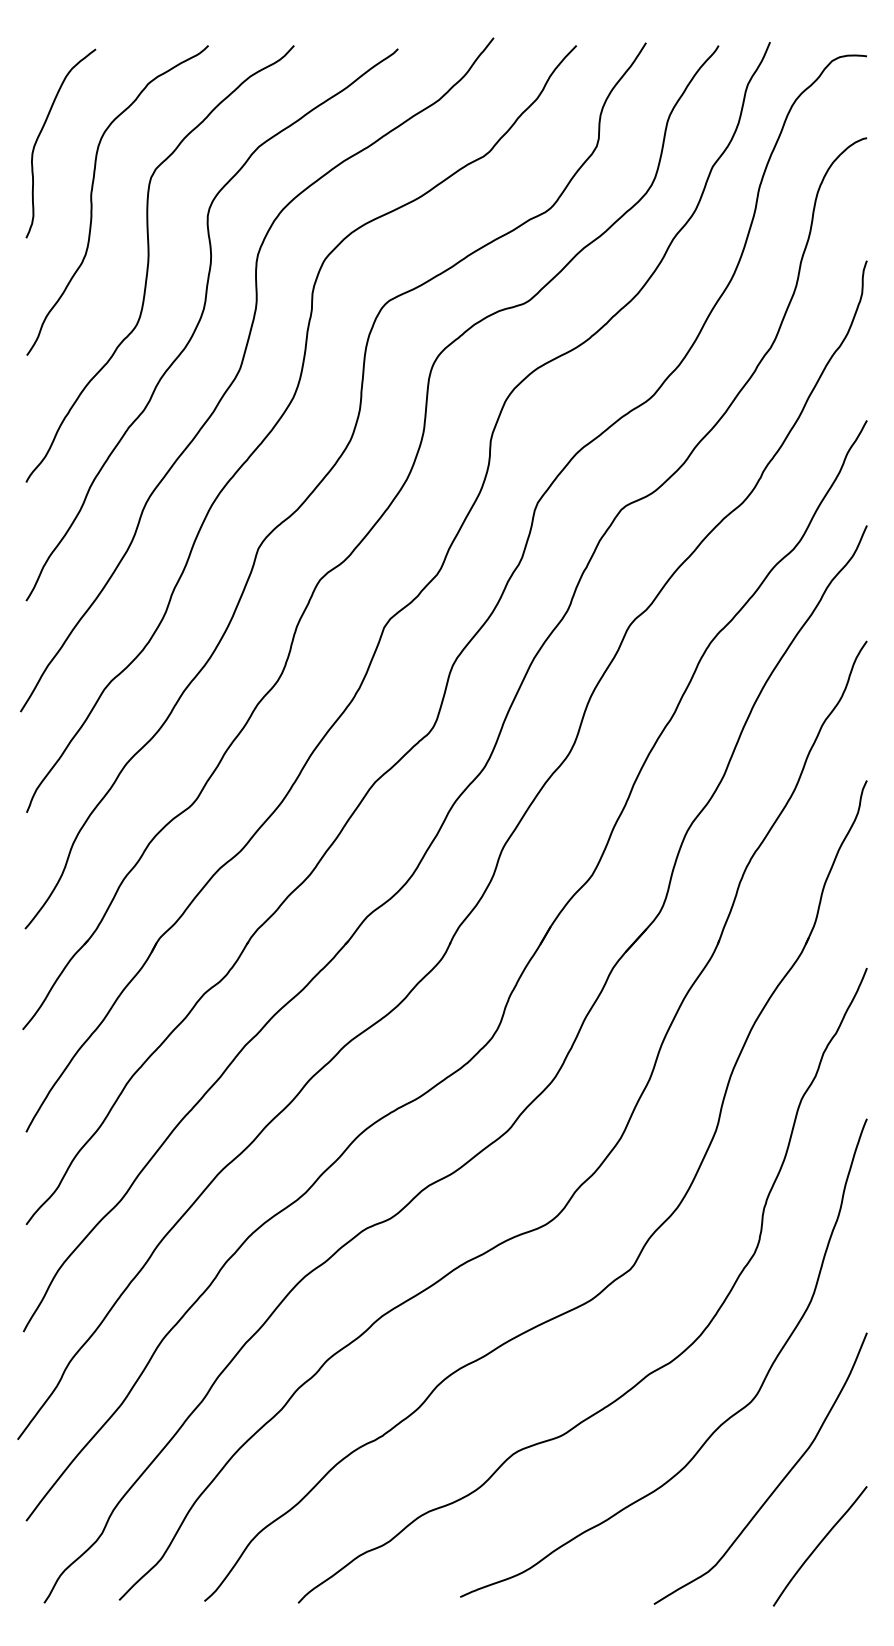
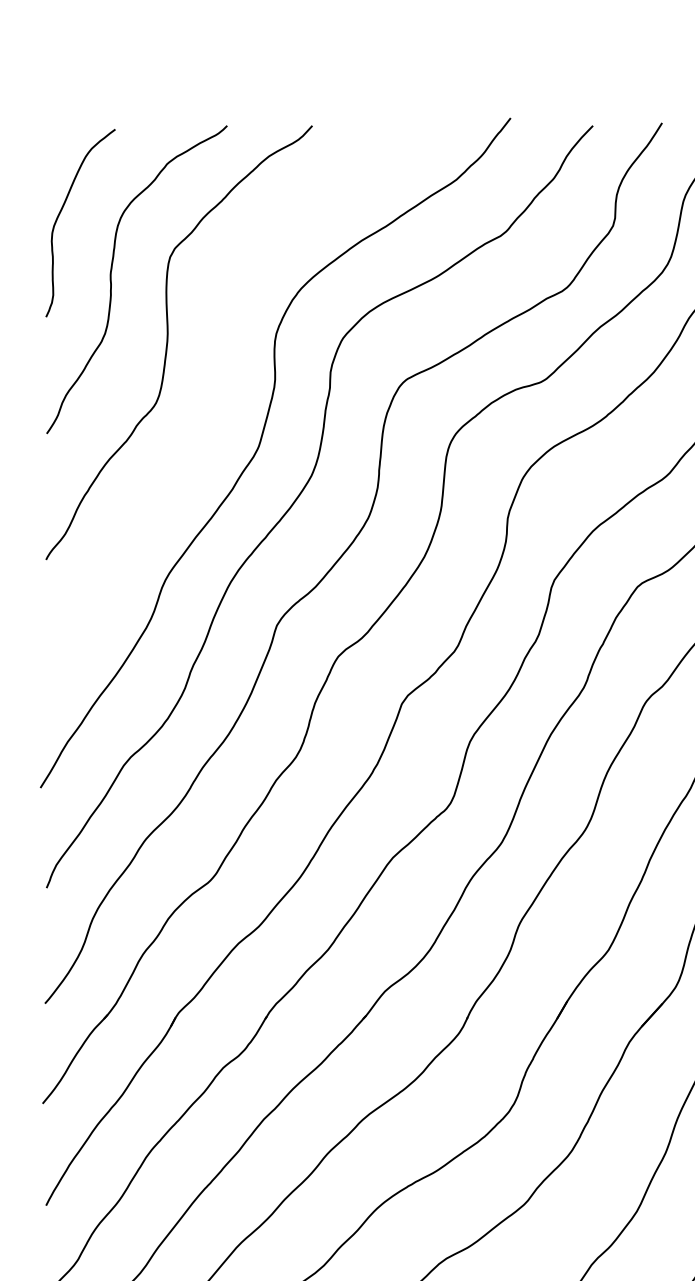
curve: (201, 319) -> (220, 397), removed

